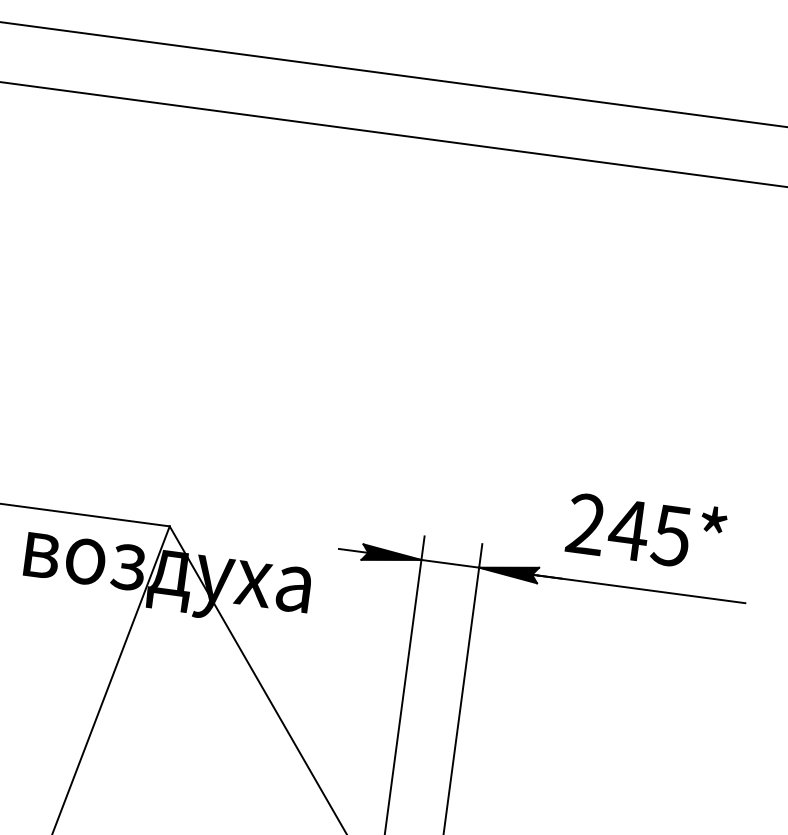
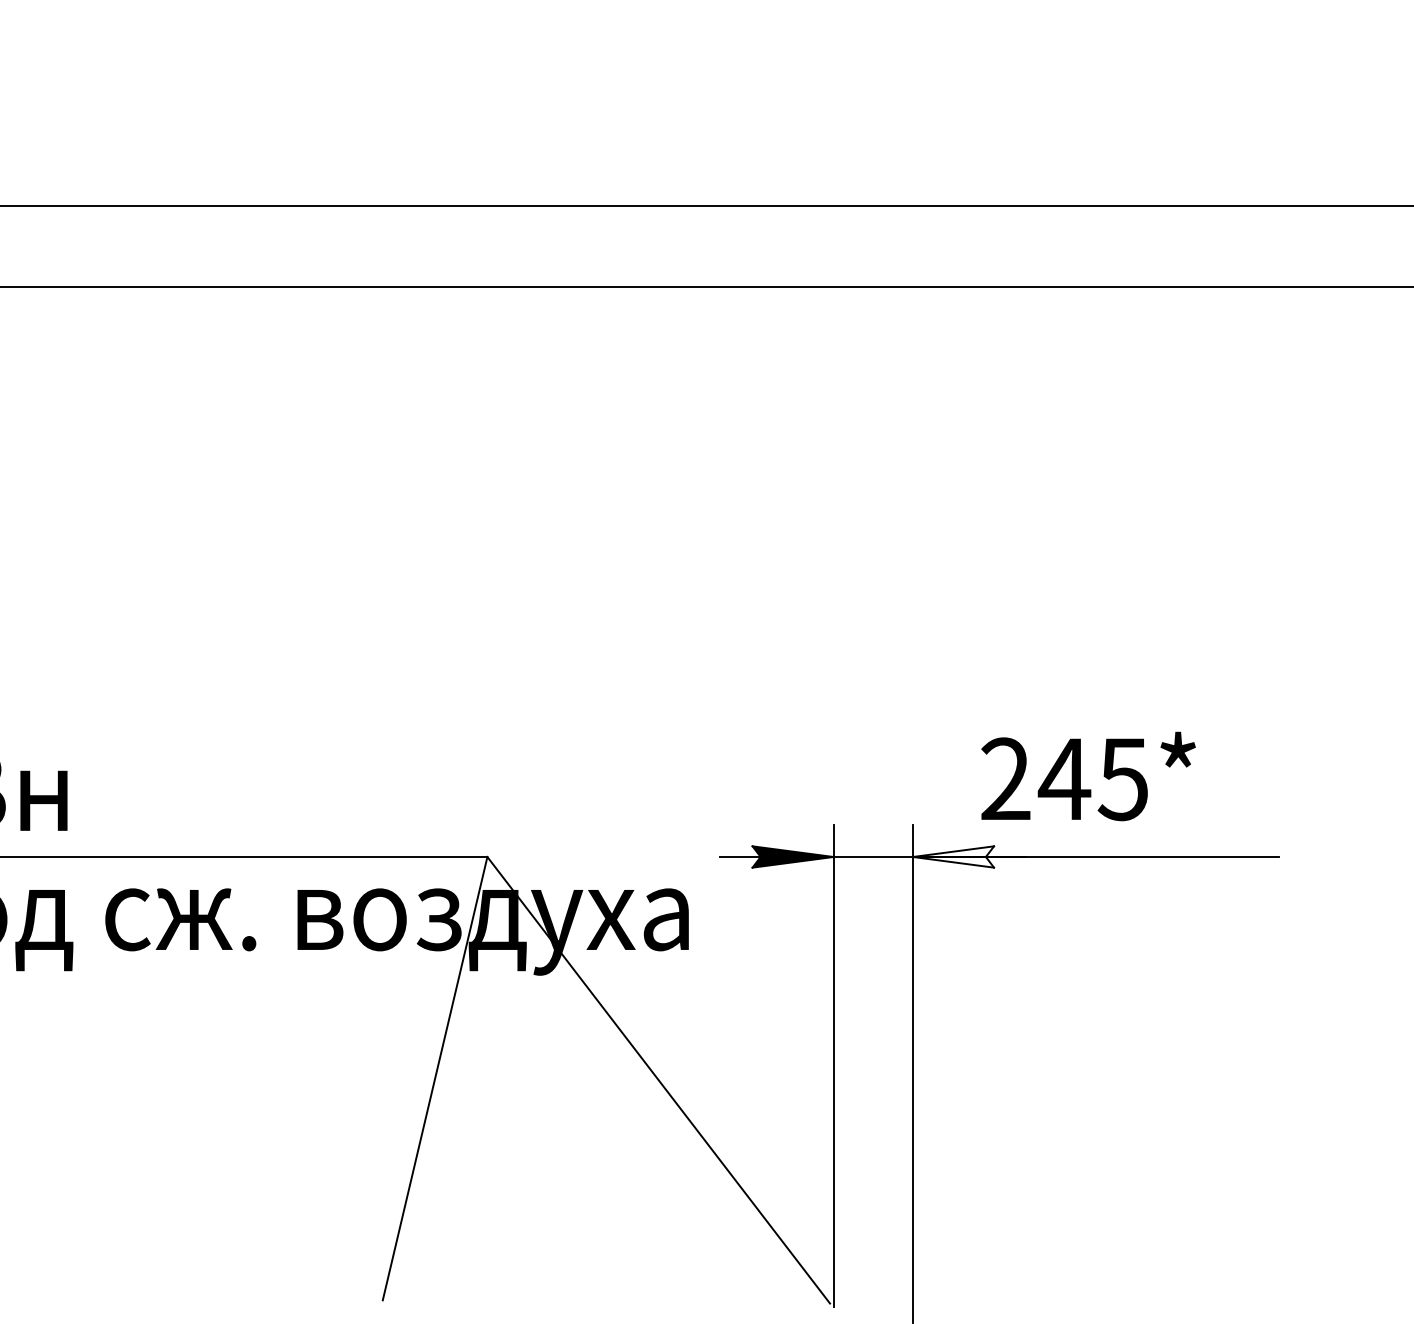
text: (646, 530) -> (1088, 776), moved
fill: (508, 571) -> (953, 856), removed

